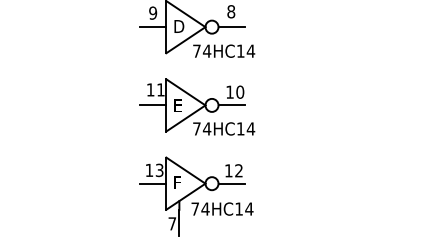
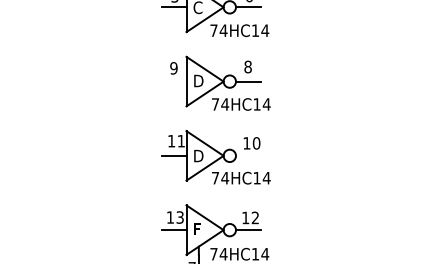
line: (152, 27) -> (173, 81), removed
text: (179, 105) -> (198, 155), E -> D
line: (231, 105) -> (248, 155), removed

